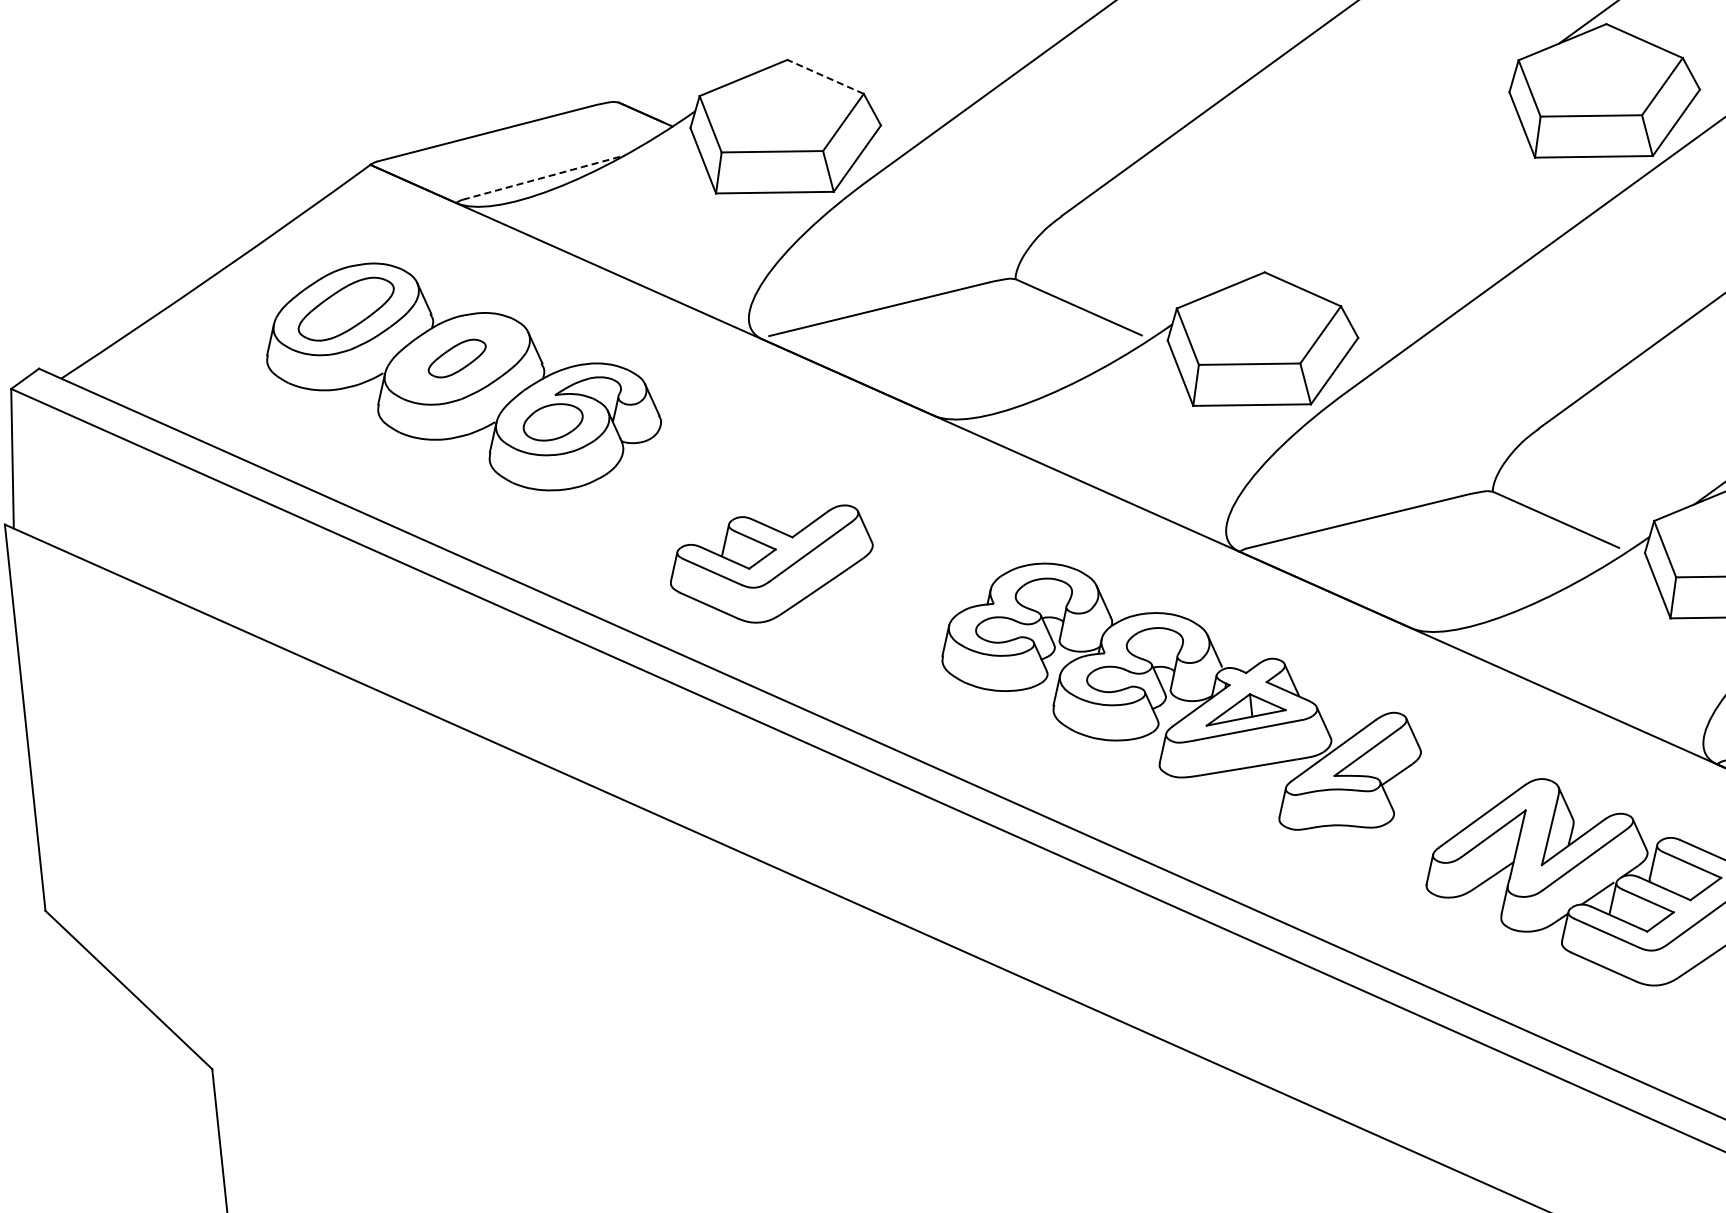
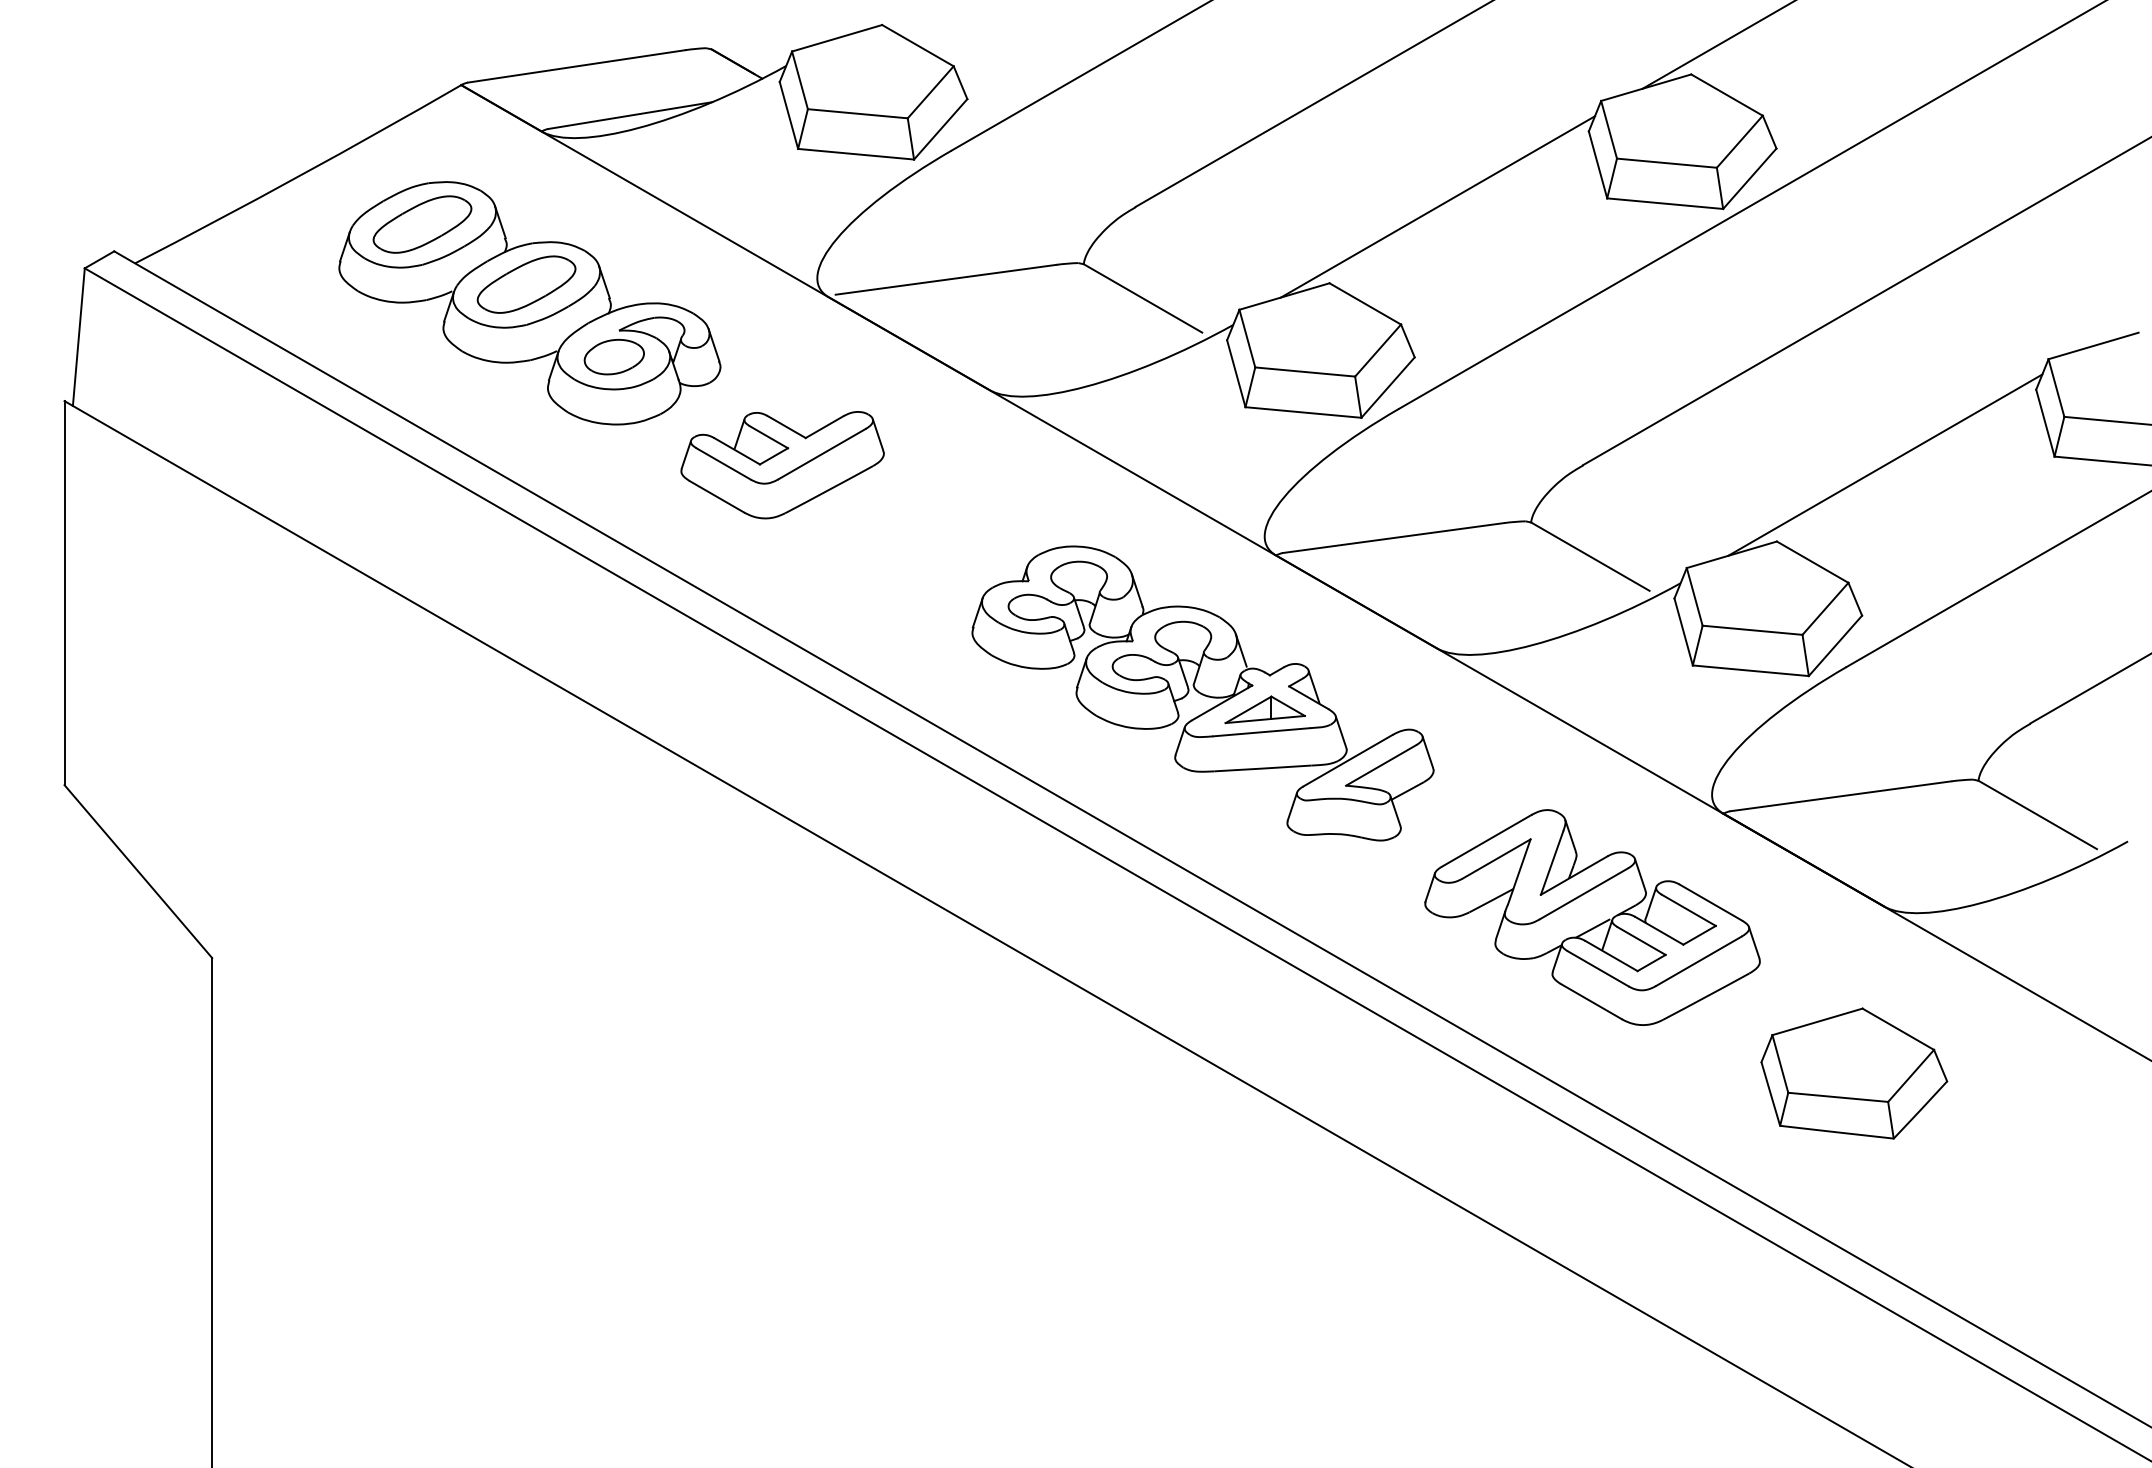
line: (825, 76) -> (917, 45), dashed -> solid
line: (543, 177) -> (630, 115), dashed -> solid
line: (1365, 183) -> (1437, 206), added
part: (457, 358) -> (526, 284), size x1.67
part: (772, 567) -> (782, 465), moved

